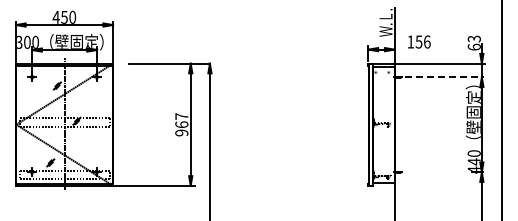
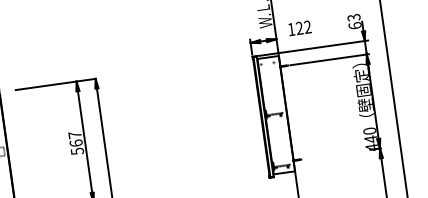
text: (422, 41) -> (303, 27), 156 -> 122
line: (444, 77) -> (329, 59), dashed -> solid
text: (181, 132) -> (77, 150), 967 -> 567

